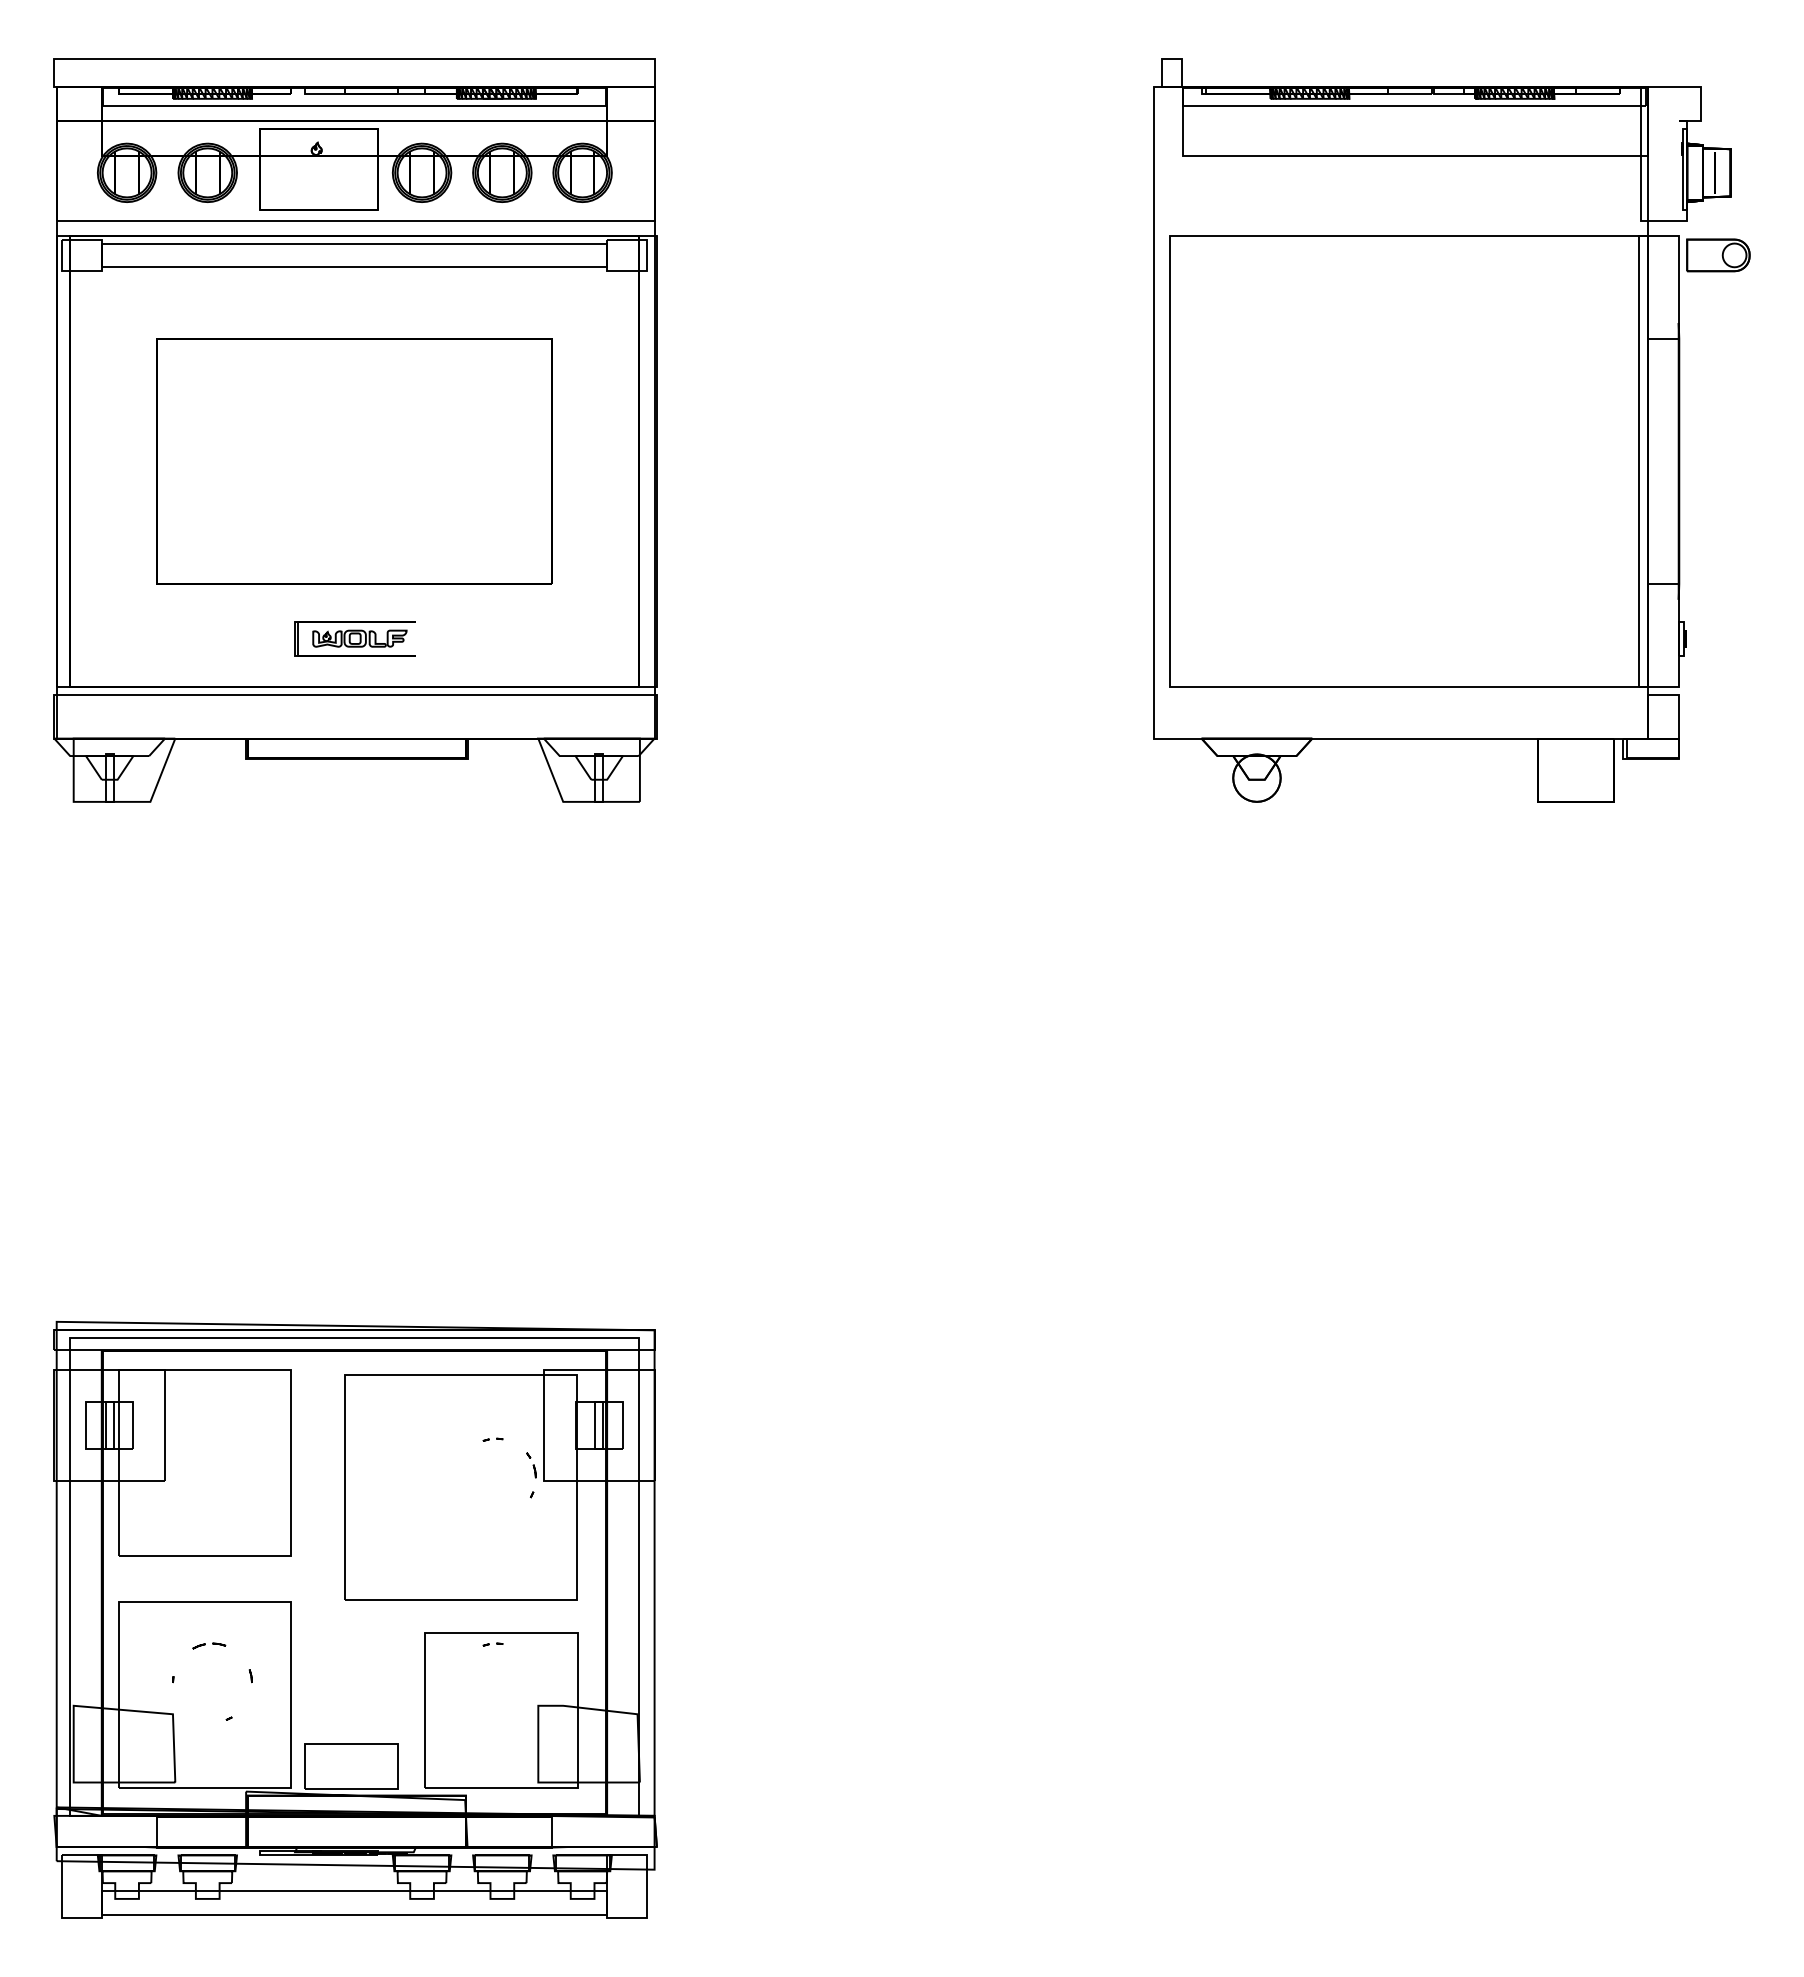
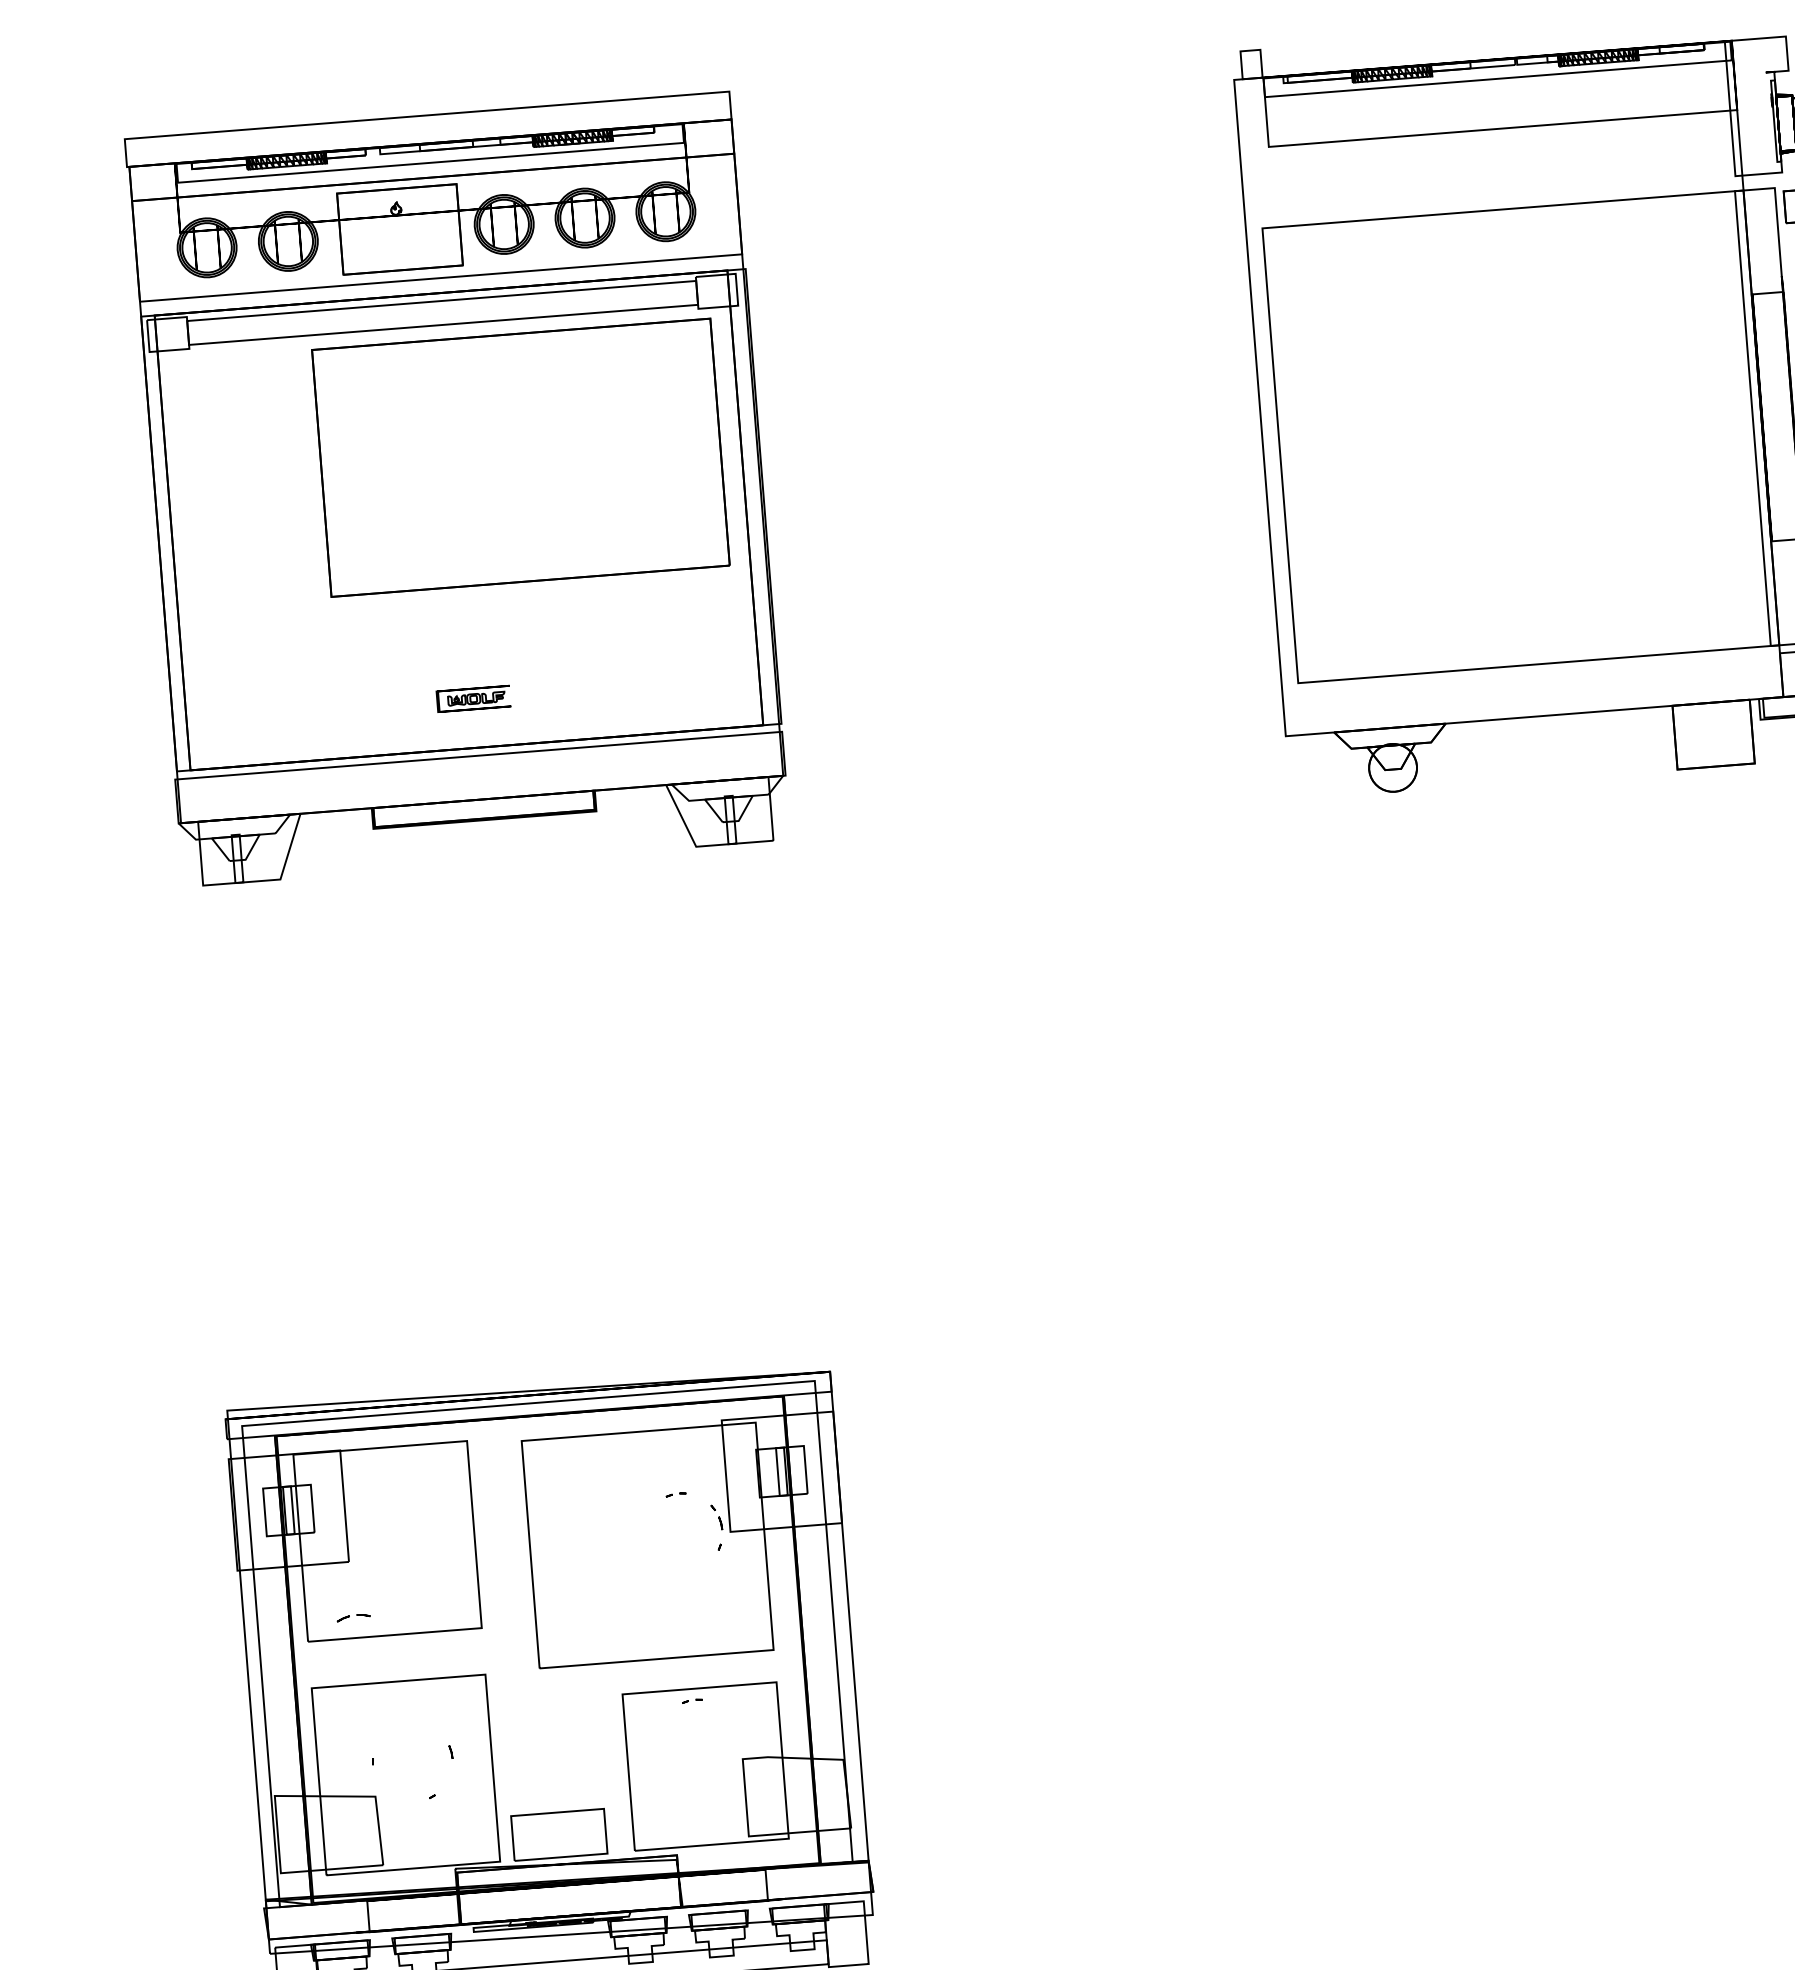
part: (354, 461) -> (520, 457), moved
part: (354, 638) -> (473, 698), size x0.6
part: (209, 1645) -> (353, 1617), moved

